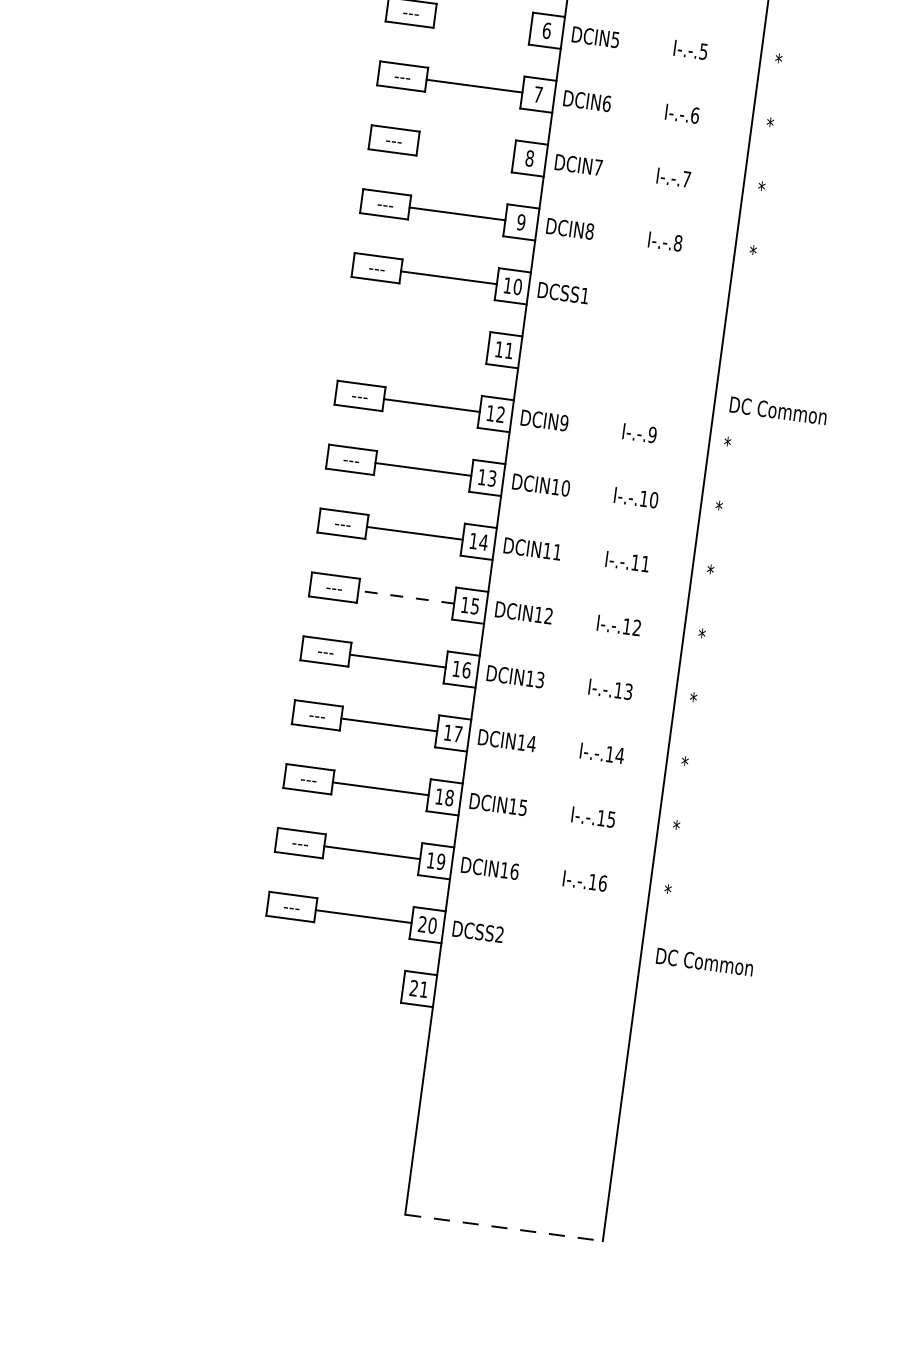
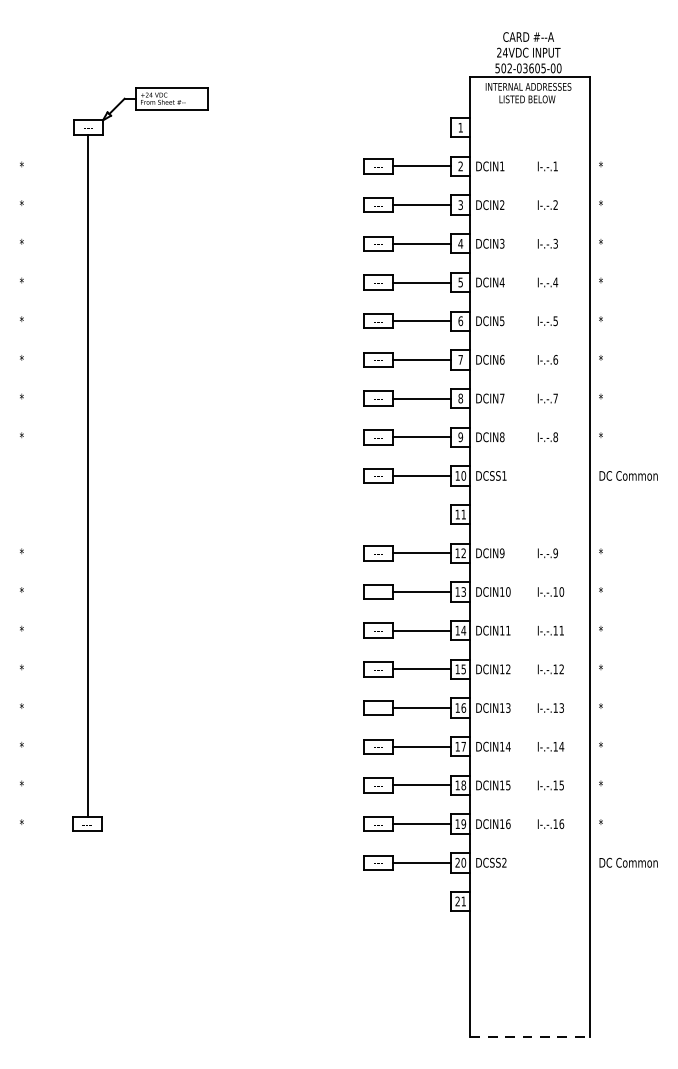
line: (483, 22) -> (422, 321), added
line: (466, 150) -> (422, 398), added
text: (778, 410) -> (628, 475), moved
line: (405, 597) -> (421, 669), dashed -> solid

